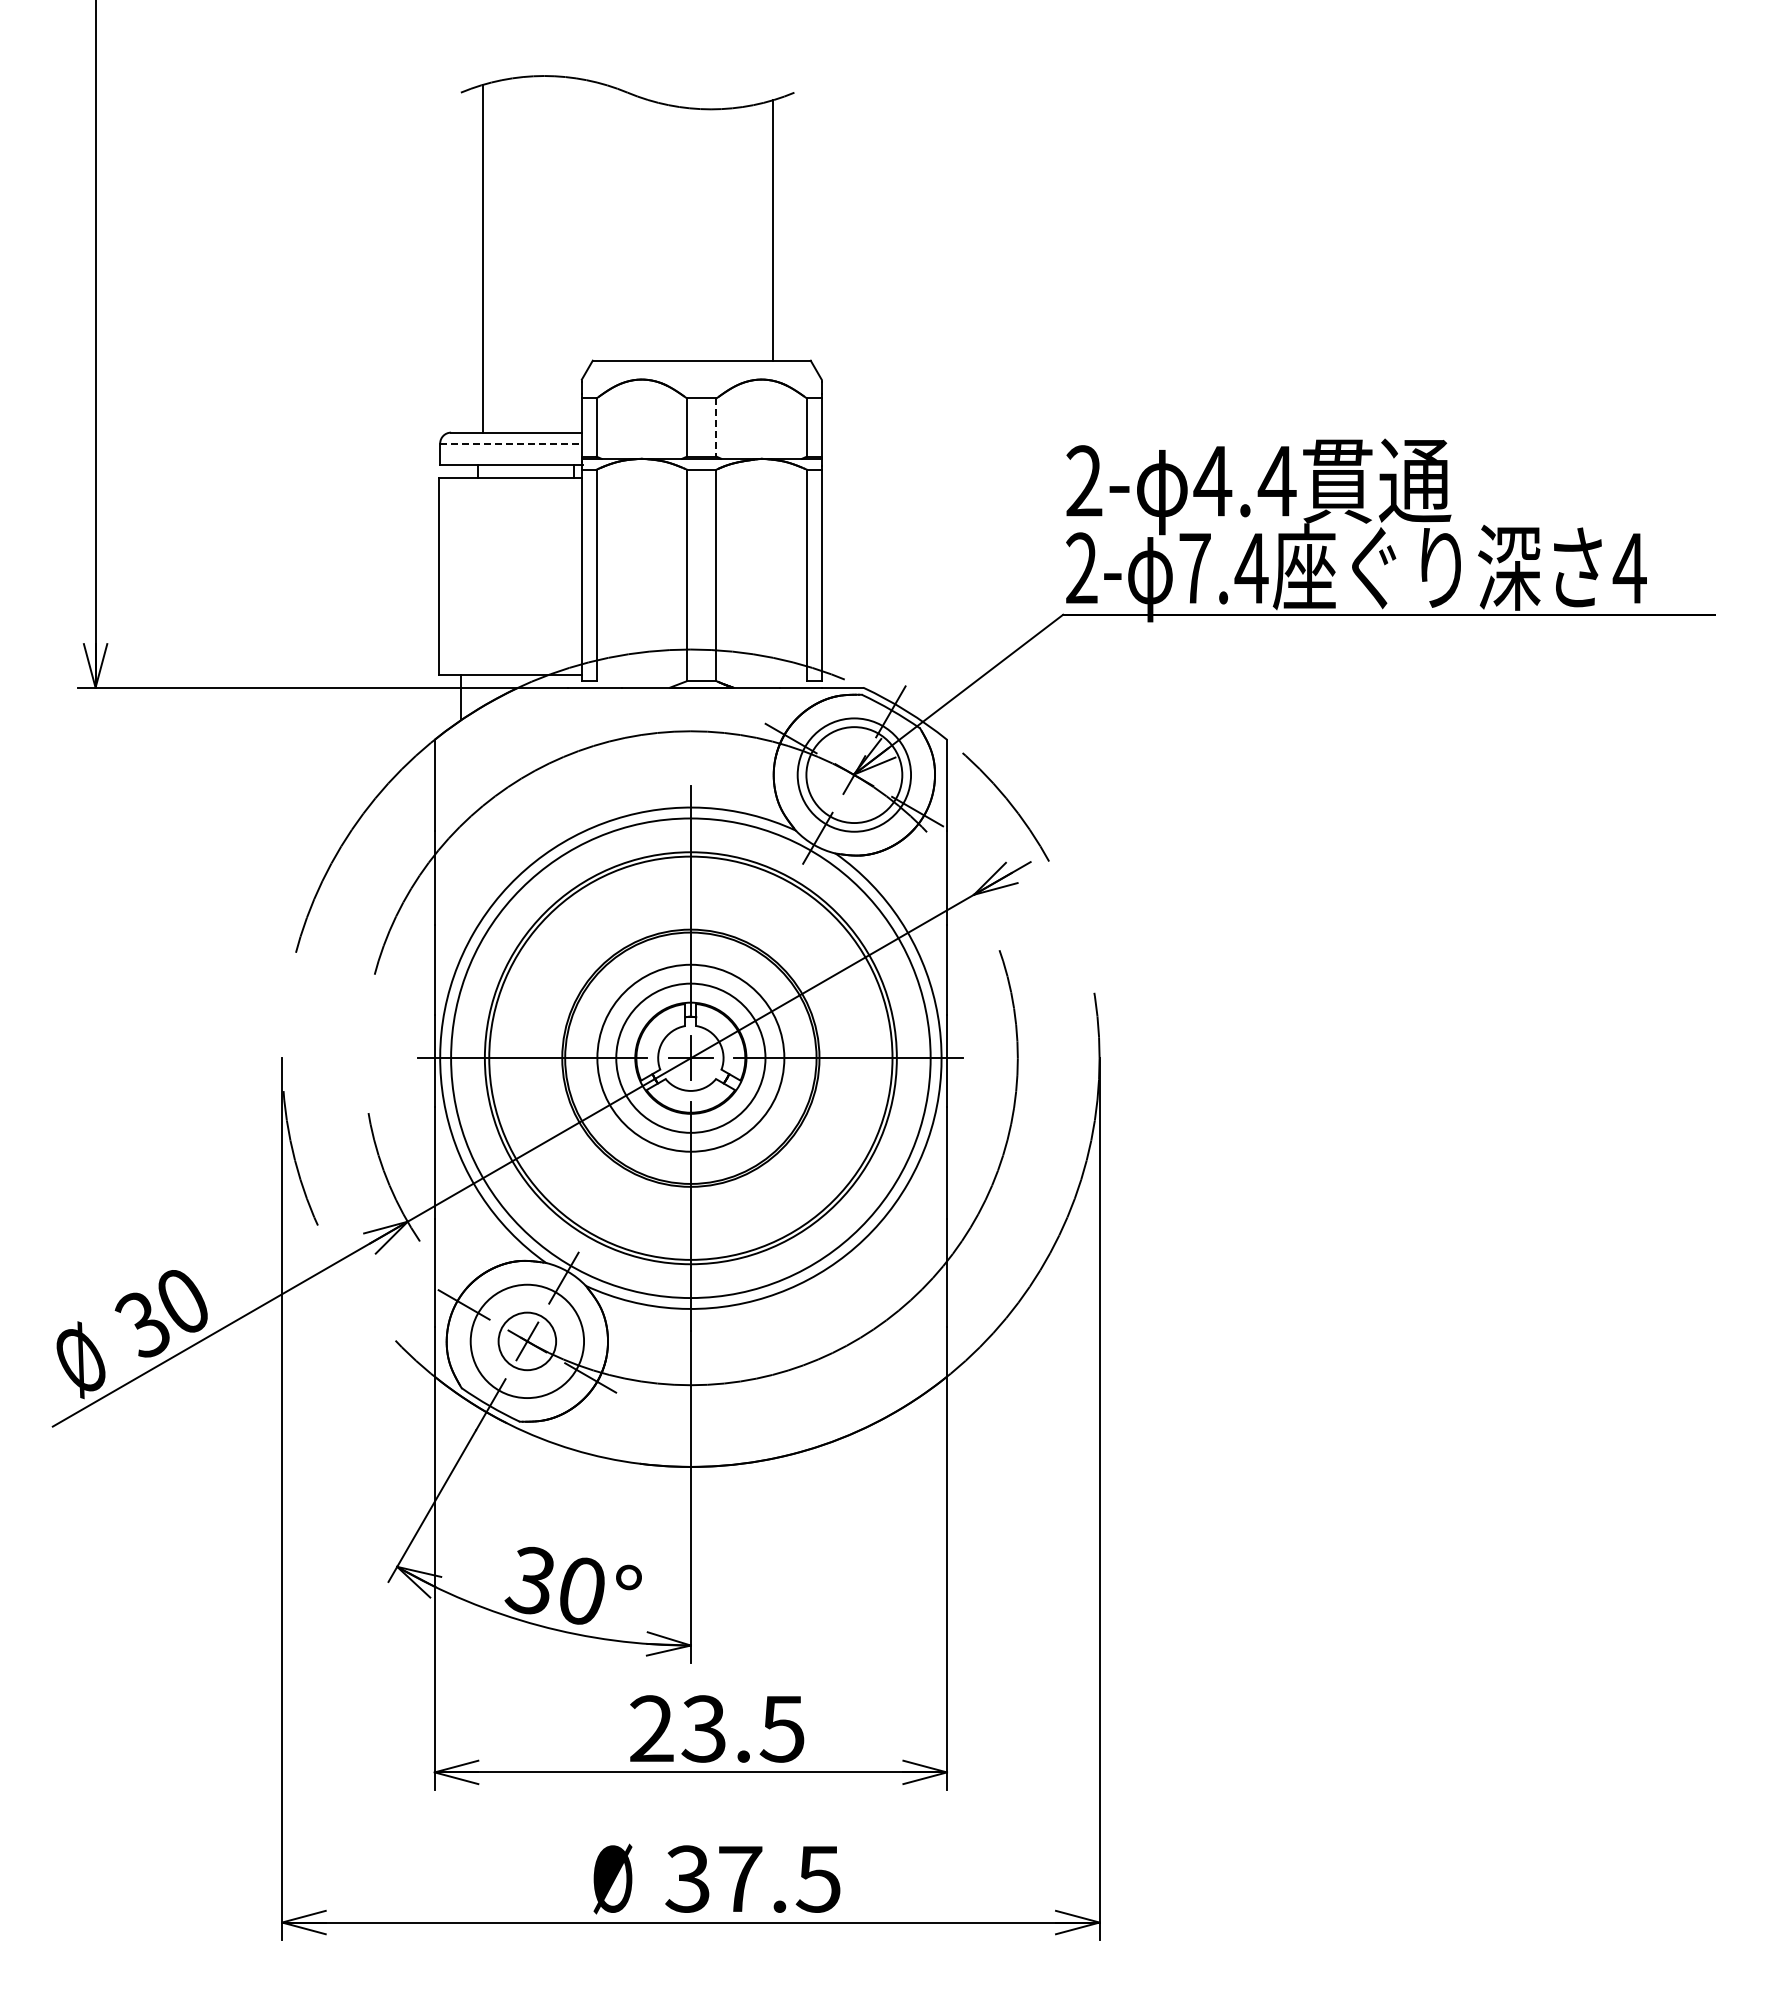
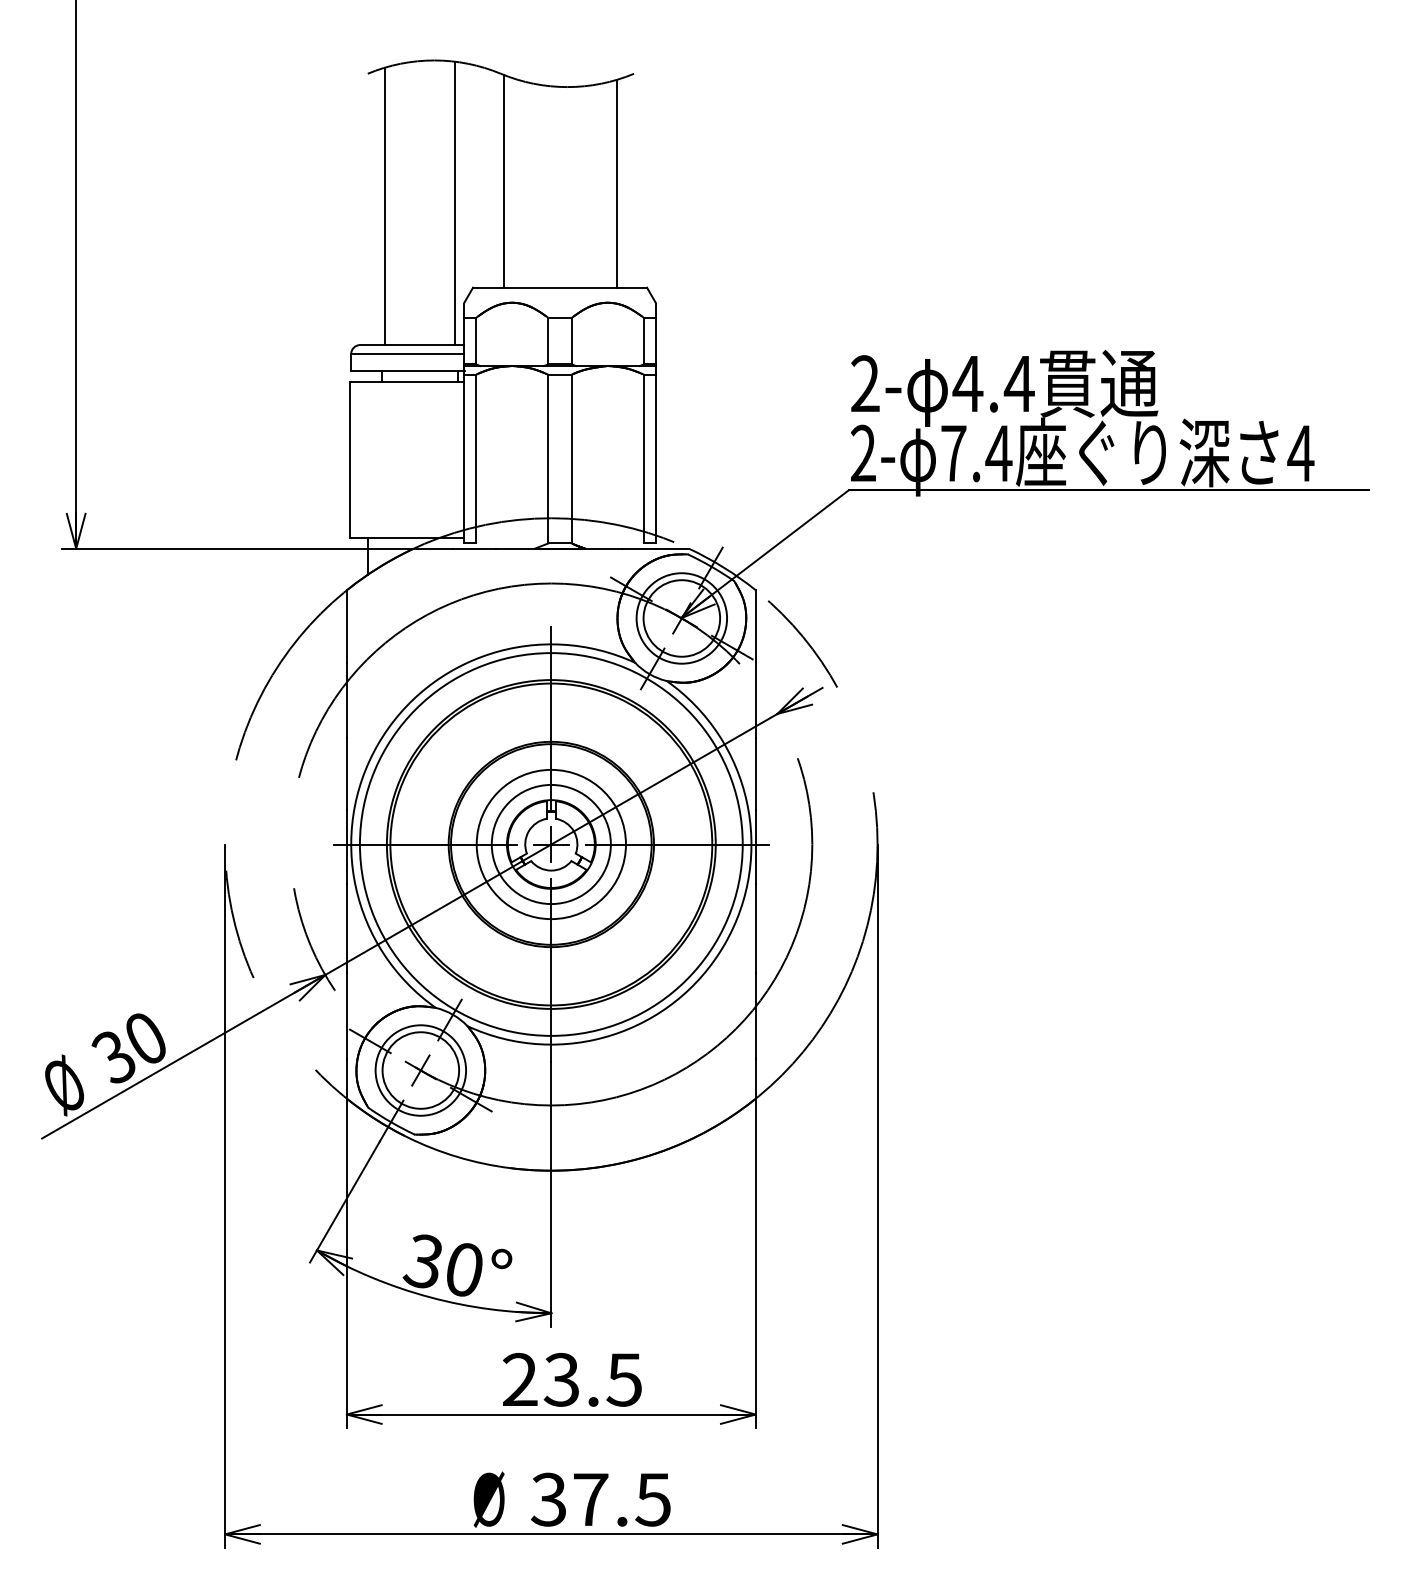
line: (630, 227) -> (503, 181), added
line: (569, 254) -> (454, 202), added
line: (716, 428) -> (571, 341), dashed -> solid
line: (511, 443) -> (408, 353), dashed -> solid
circle: (527, 1341) -> (420, 1070), size x1.67

